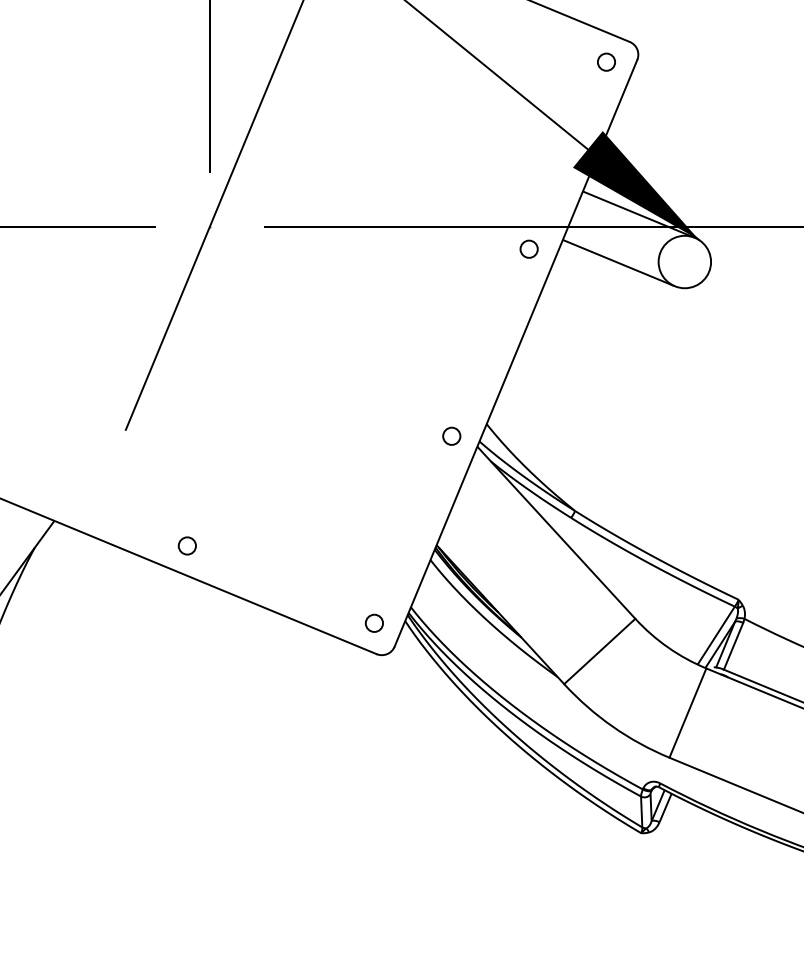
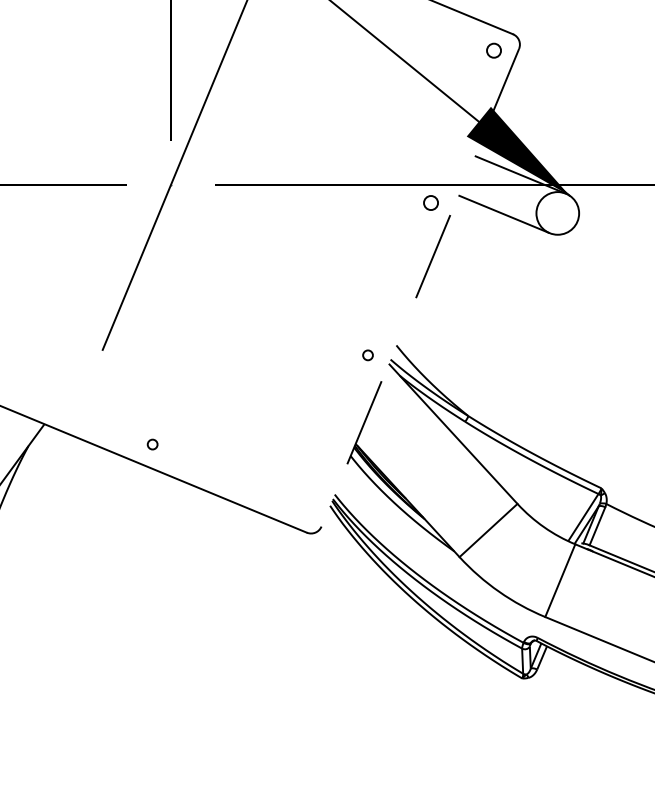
line: (516, 354) -> (420, 288), solid -> dashed
circle: (451, 436) -> (367, 355), size x0.7
circle: (187, 545) -> (152, 444), size x0.7
circle: (373, 623) -> (304, 507), removed

